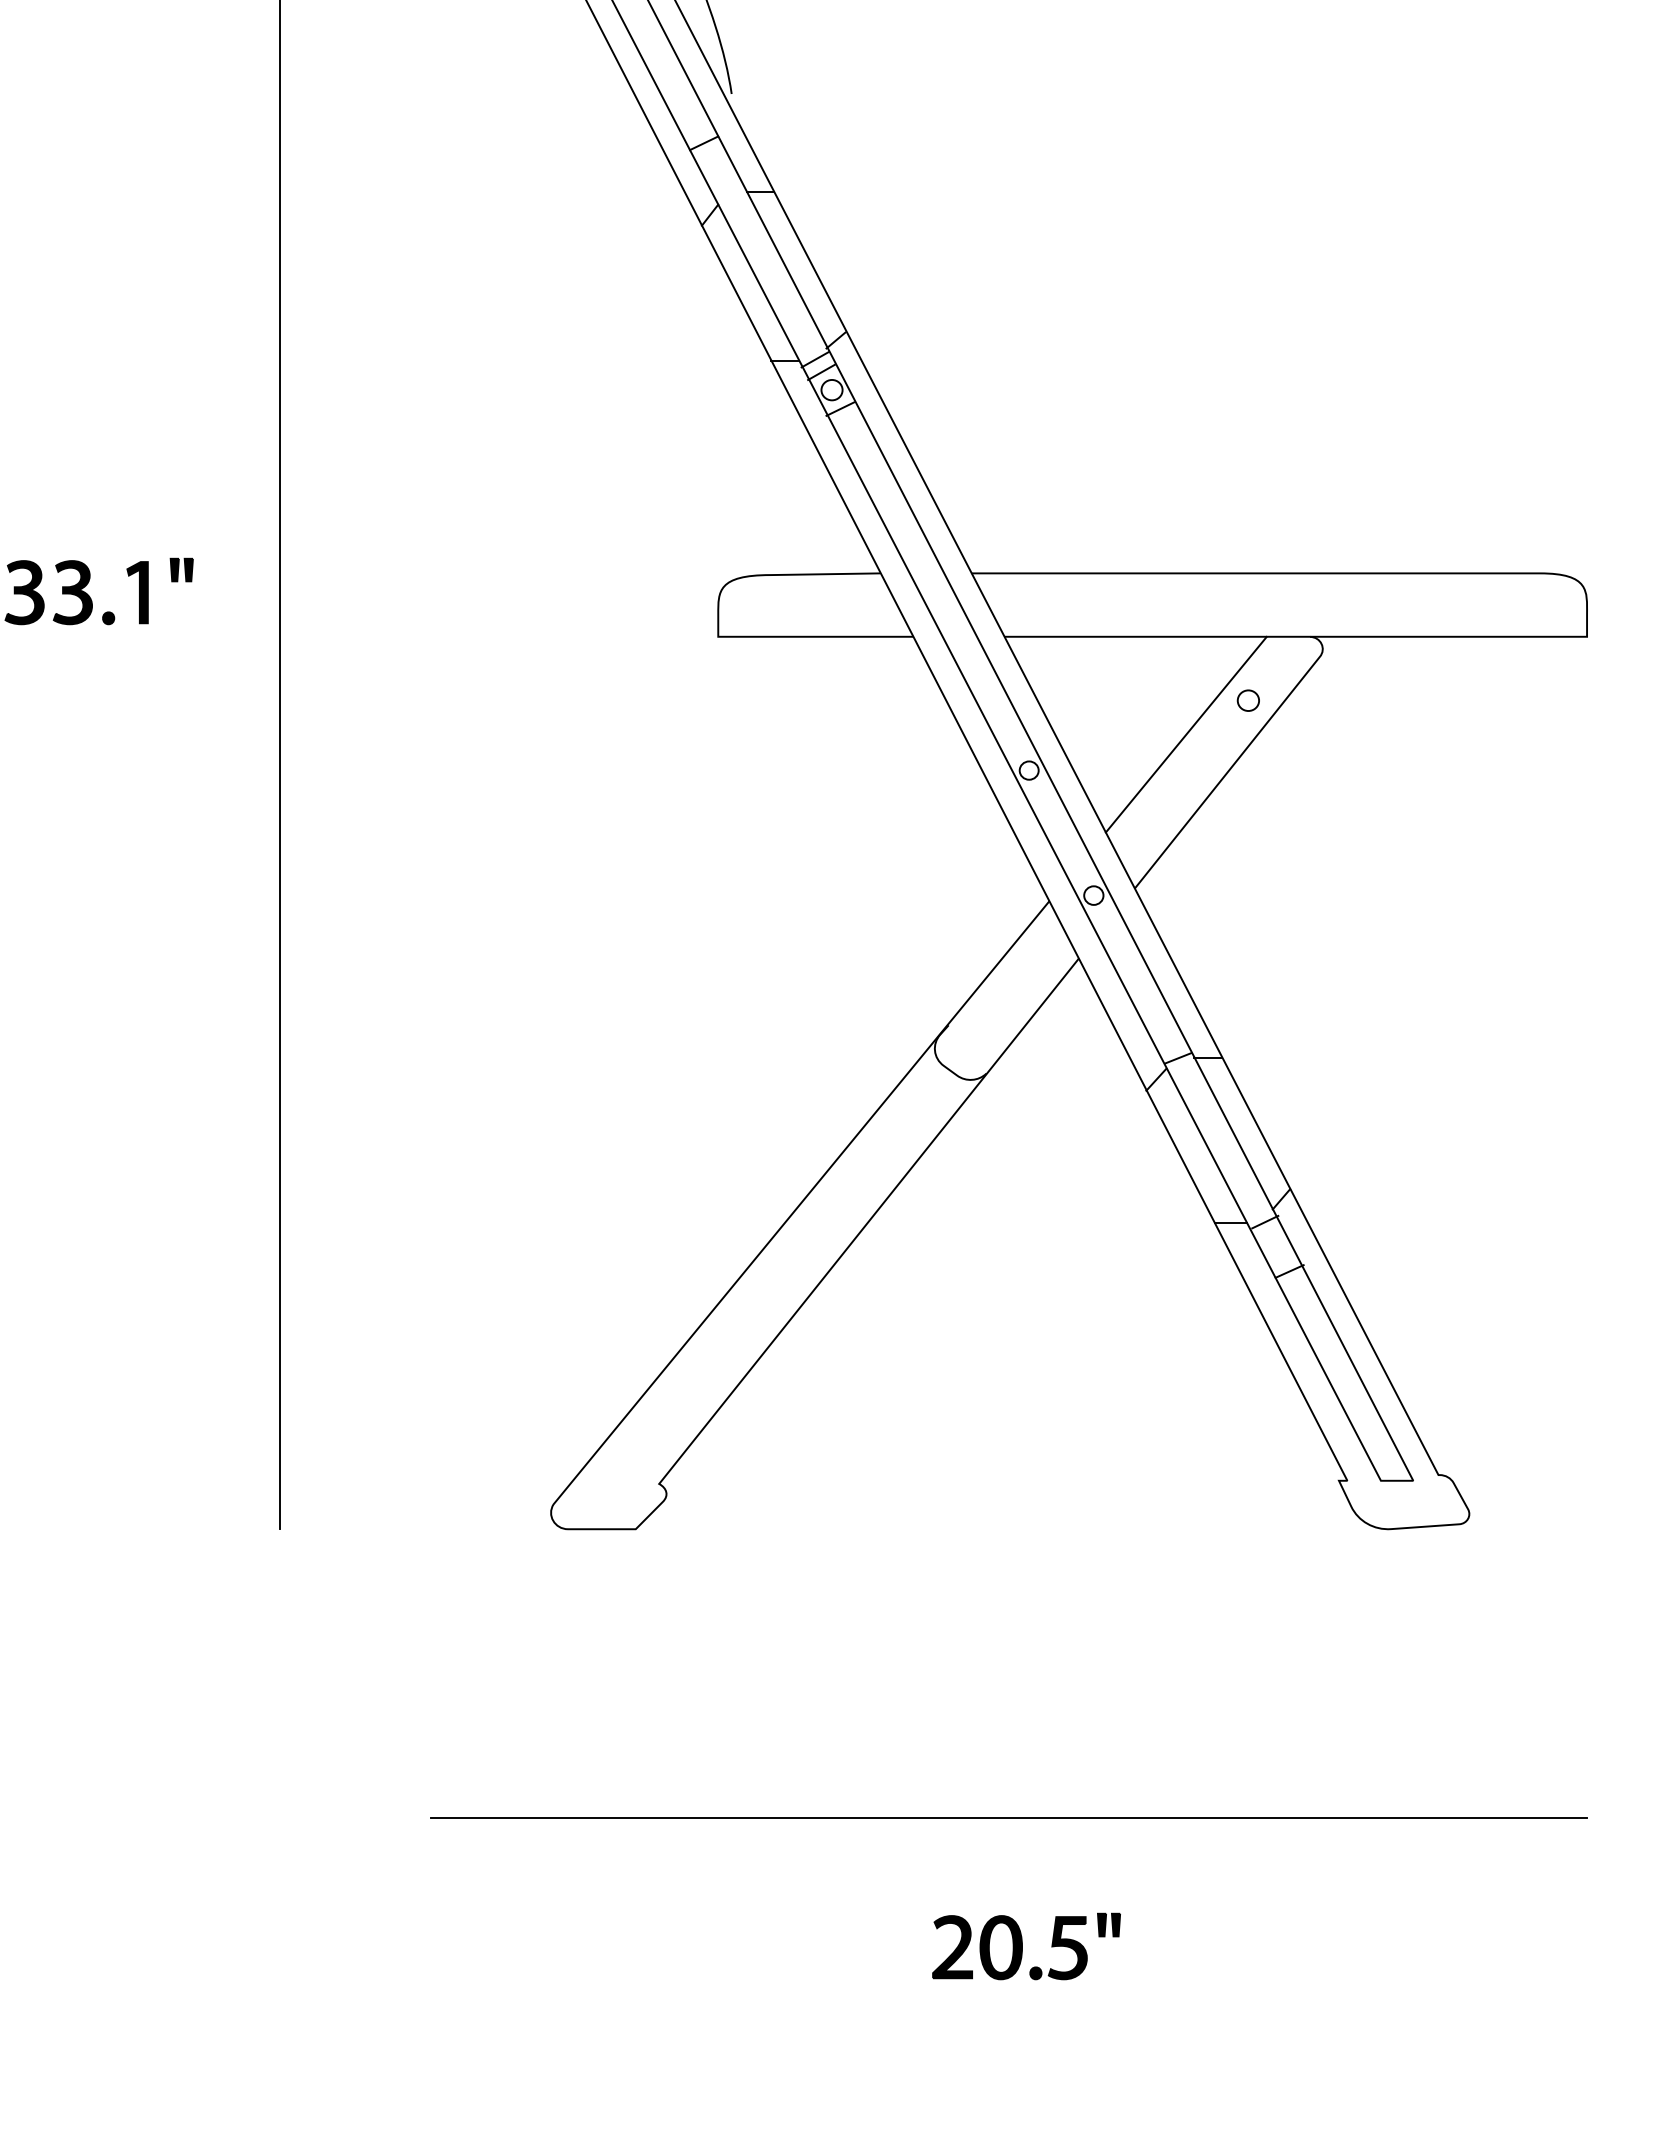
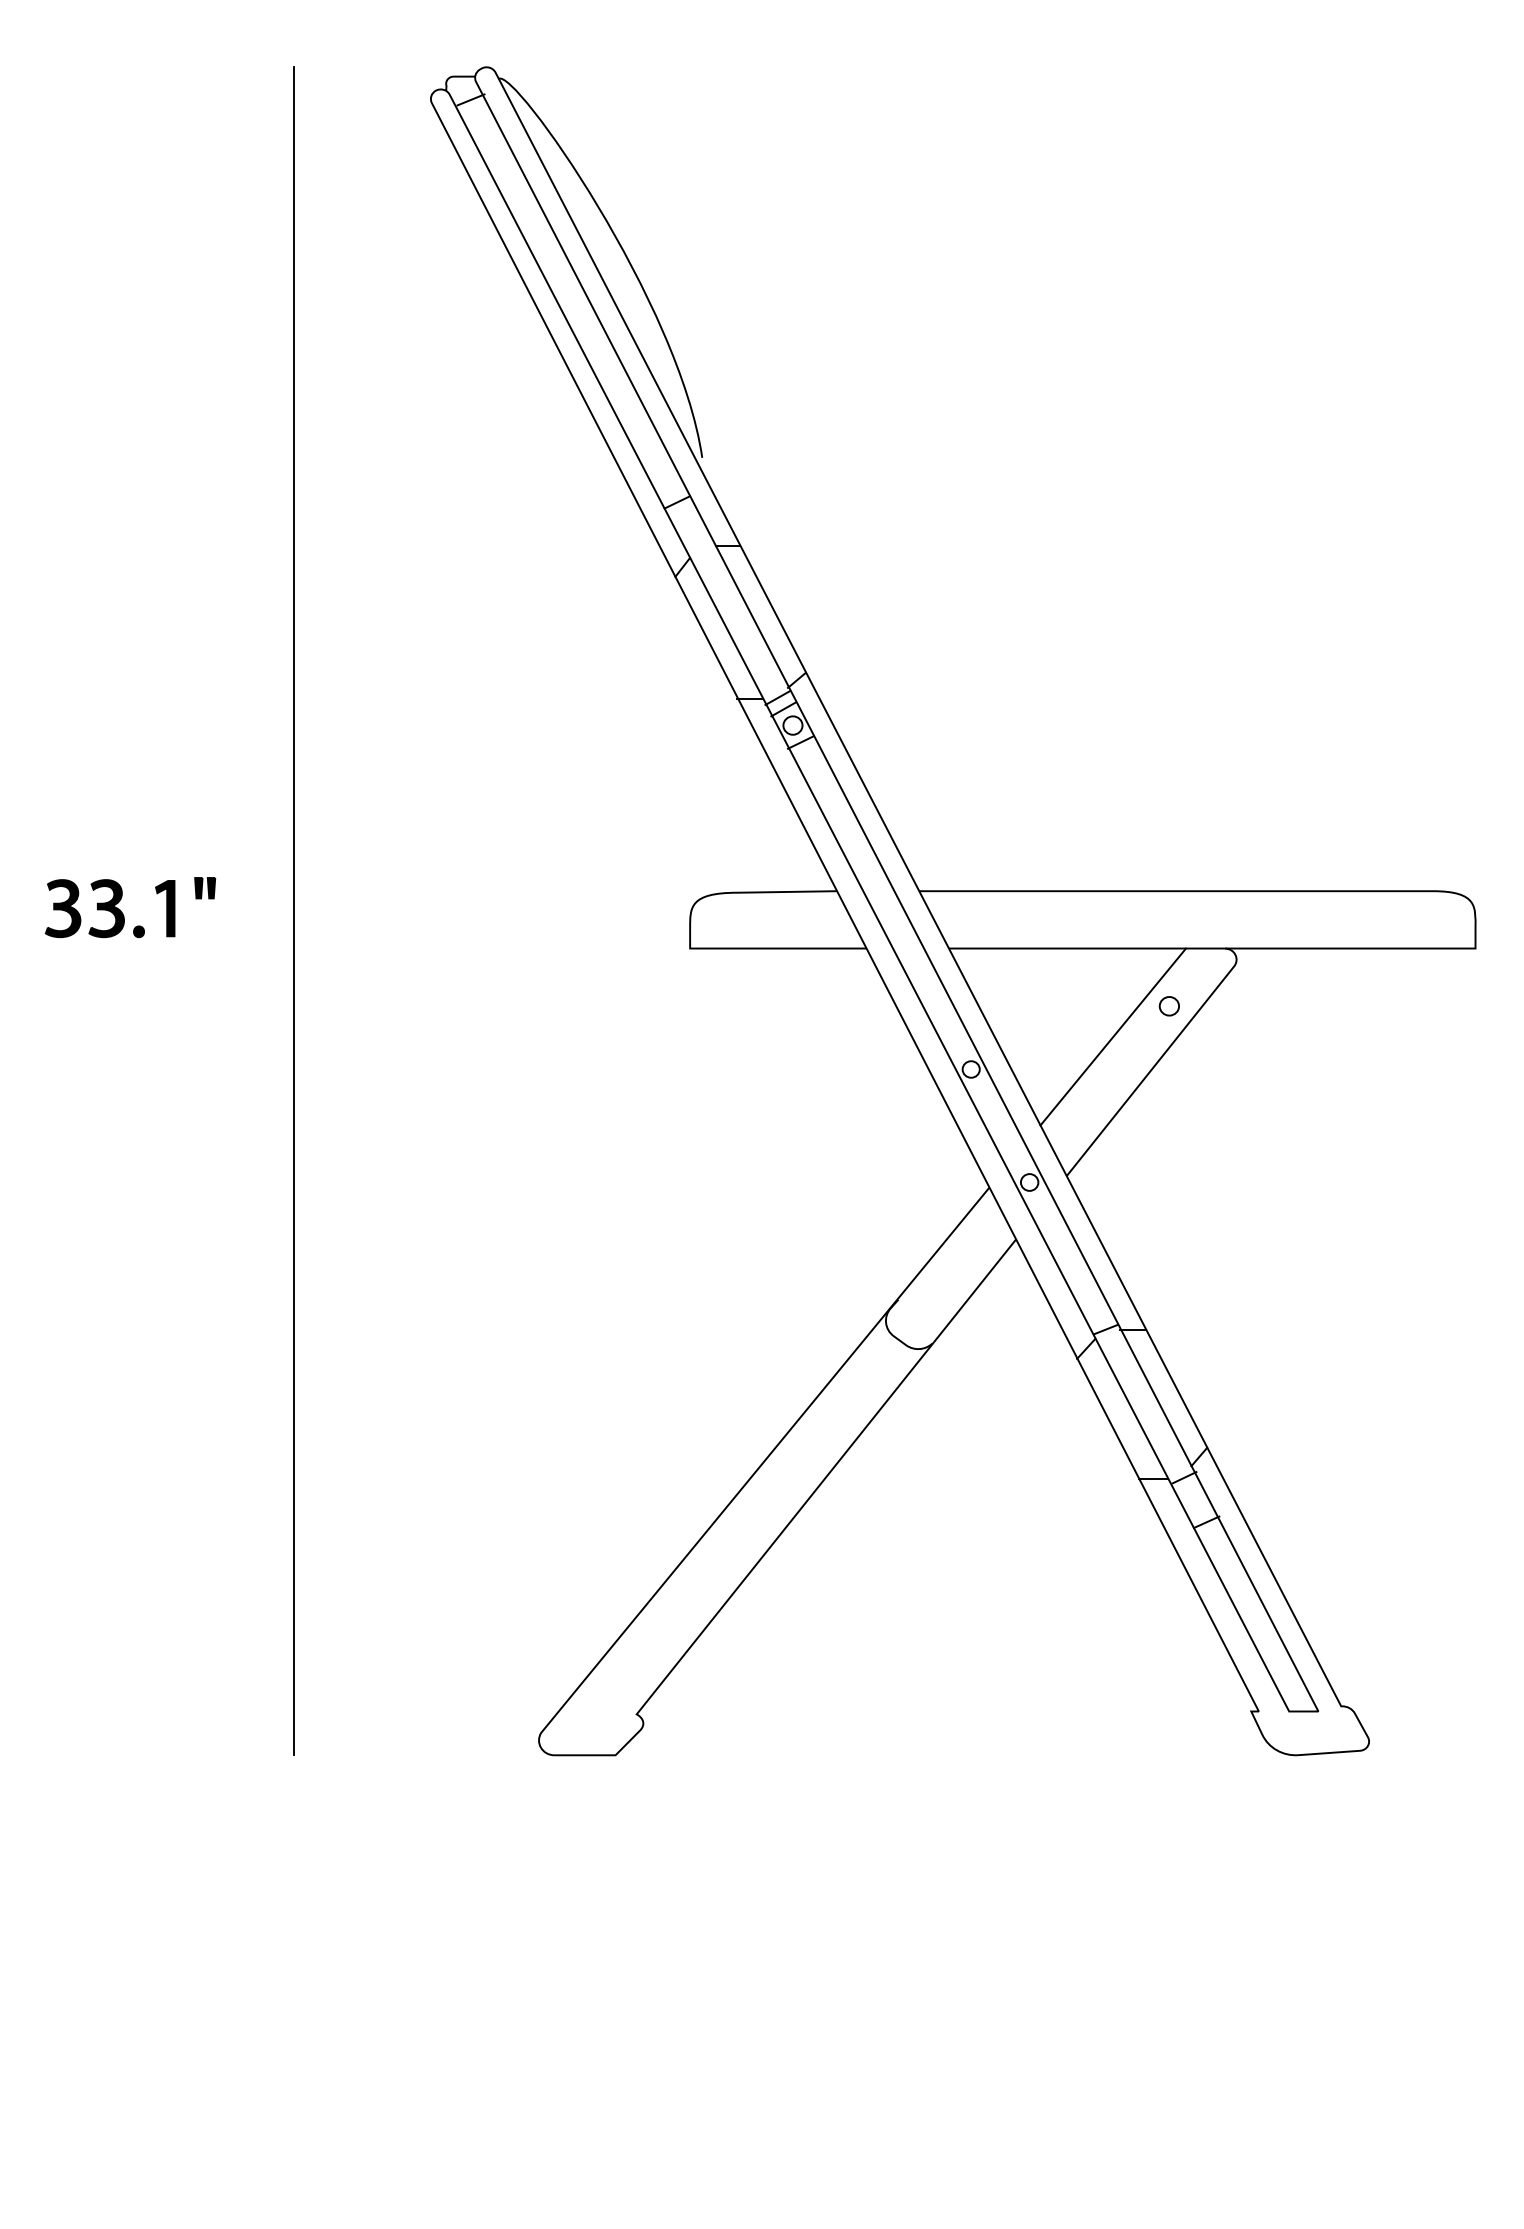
line: (1008, 1818) -> (952, 2016), removed
part: (1026, 1946) -> (968, 2132), removed

